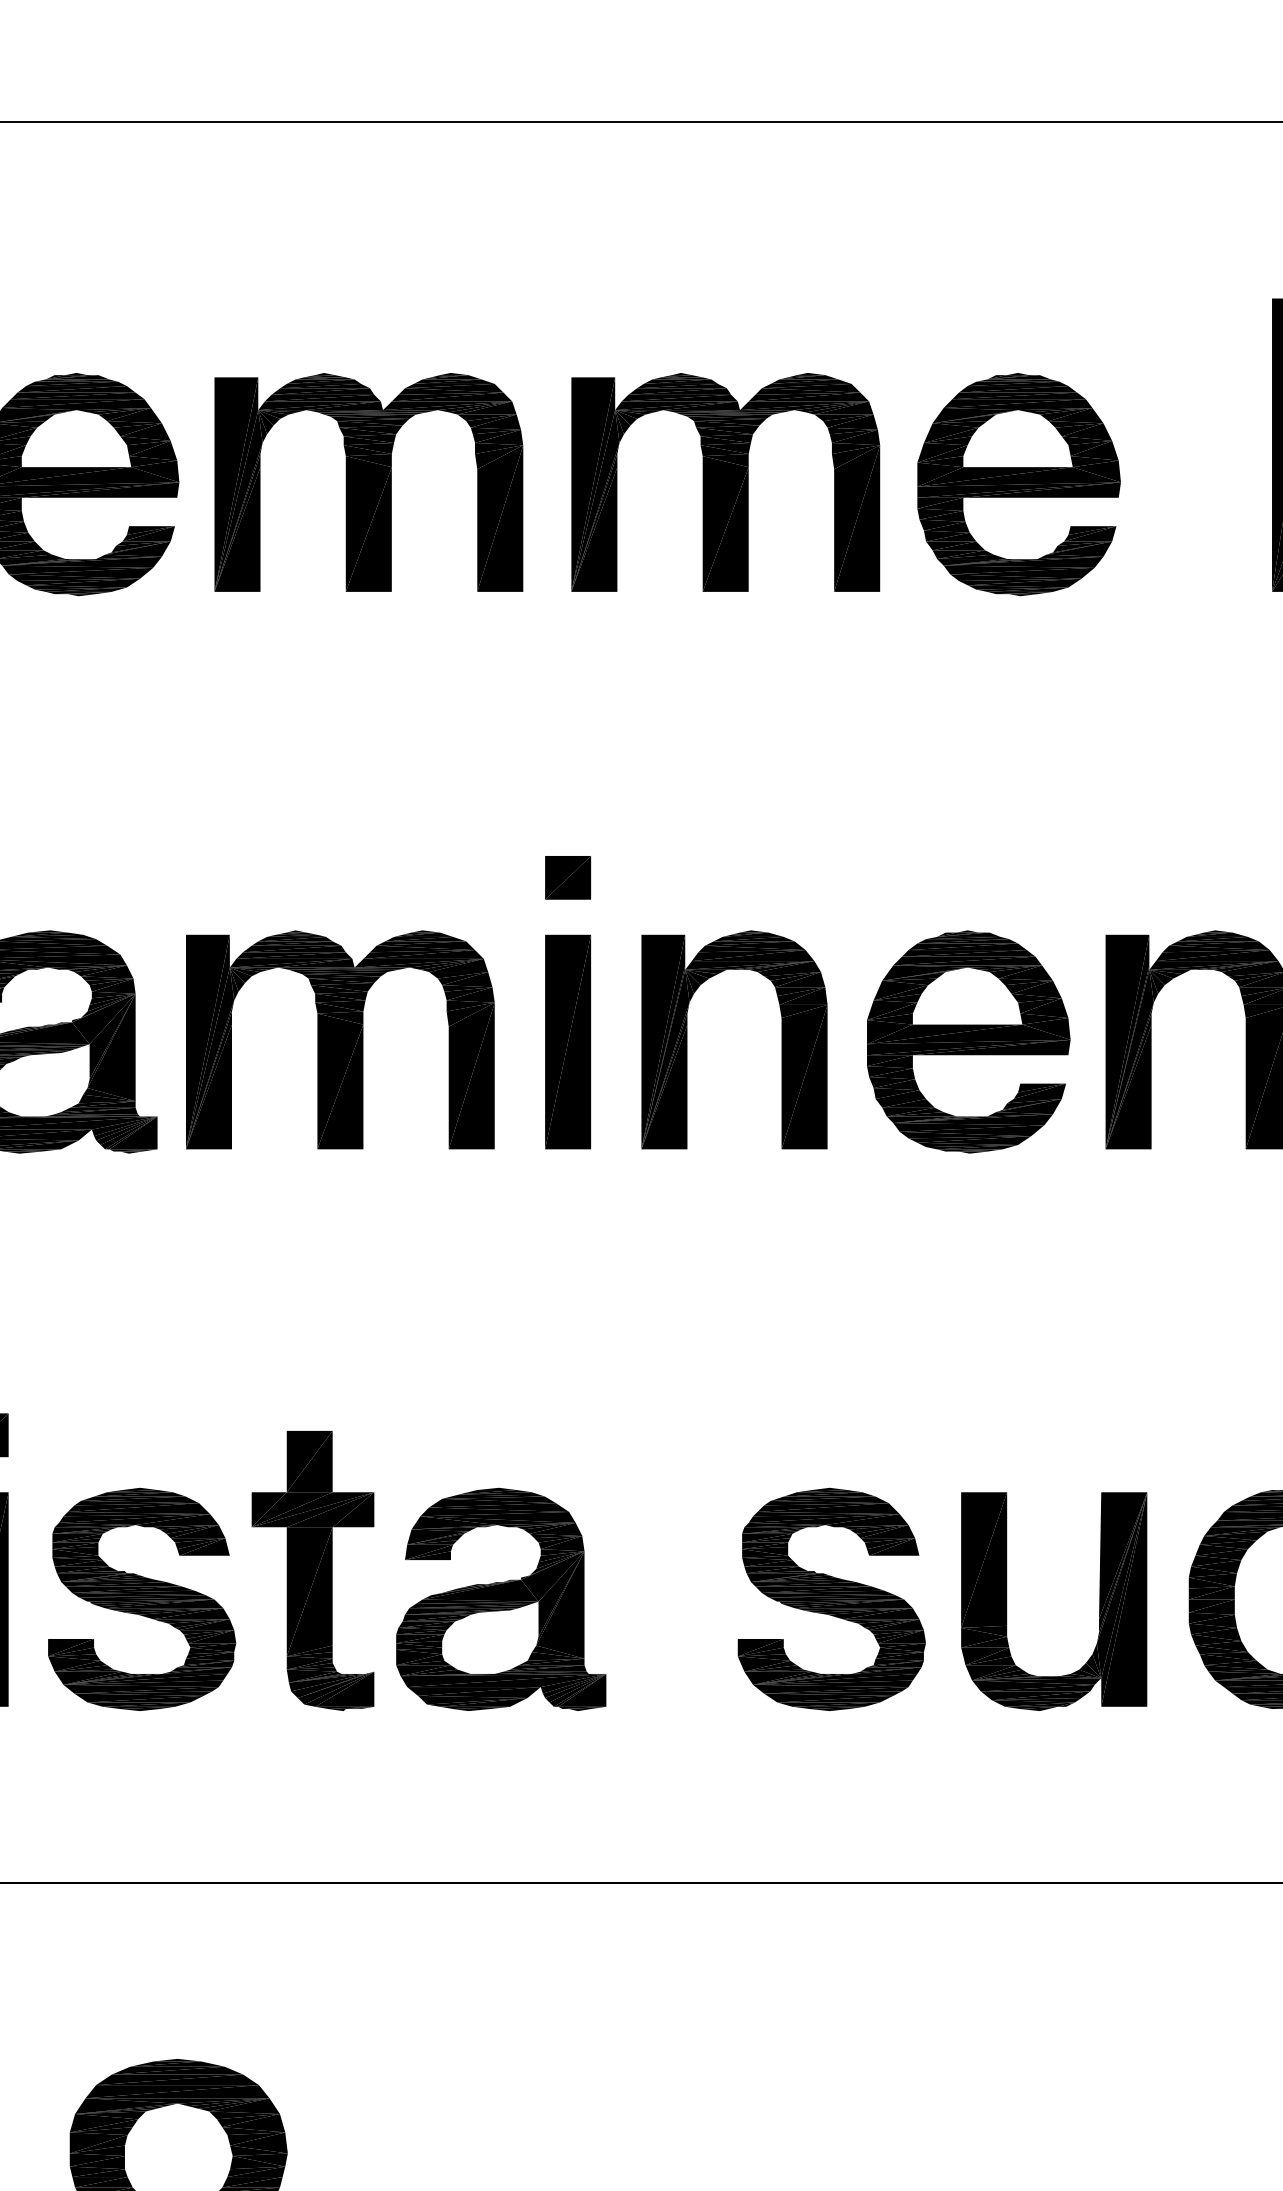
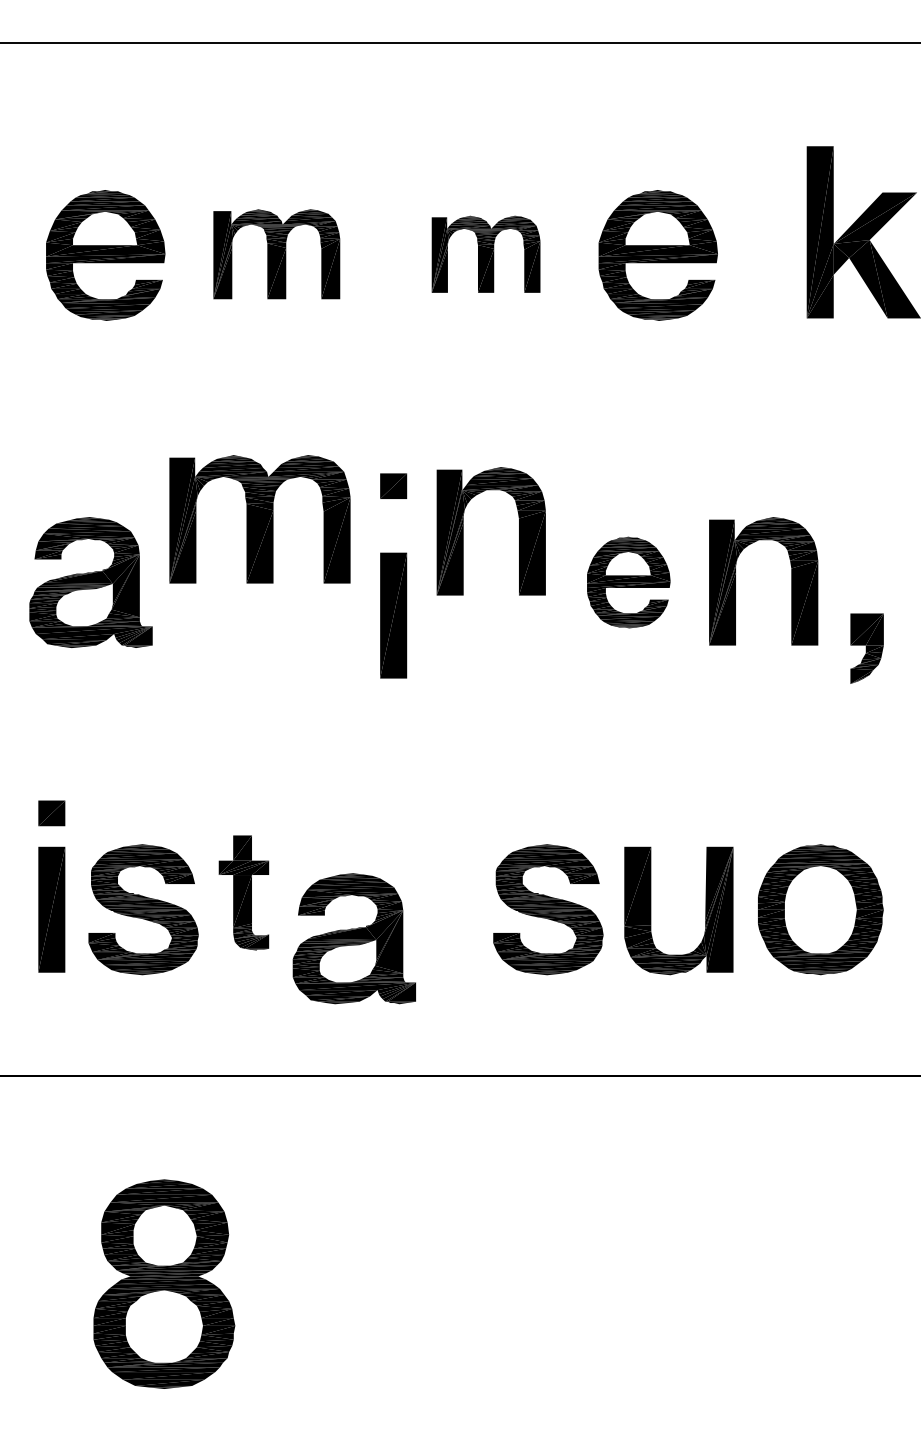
part: (368, 482) -> (276, 254), size x0.7
part: (724, 482) -> (485, 254), size x0.6
part: (339, 1040) -> (259, 519), moved
part: (687, 1040) -> (463, 531), moved
part: (567, 1041) -> (393, 615), moved
part: (968, 1041) -> (628, 582), size x0.7
part: (312, 1570) -> (243, 892), size x0.7
part: (499, 1599) -> (353, 938), moved

